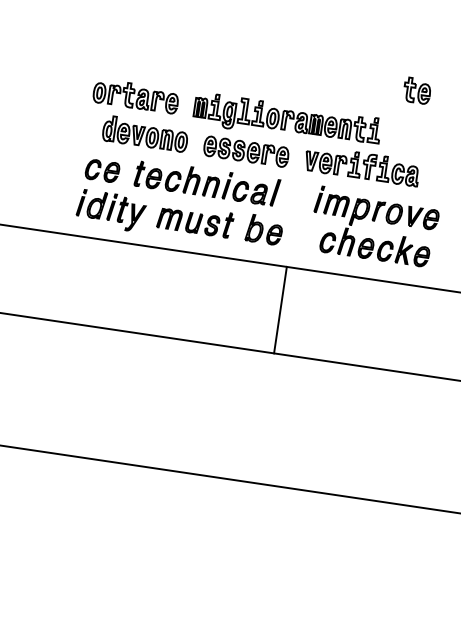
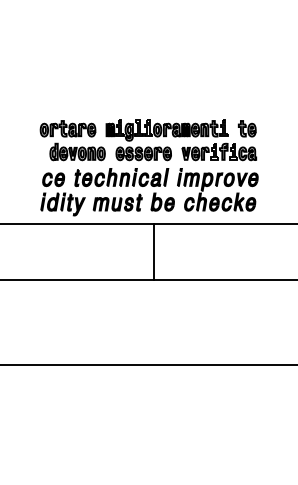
part: (416, 90) -> (246, 128), moved
part: (374, 226) -> (217, 189), moved
line: (280, 309) -> (153, 251), moved

